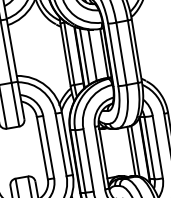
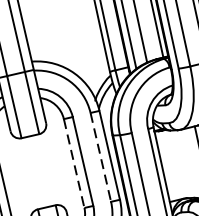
line: (61, 144) -> (101, 156), solid -> dashed
line: (42, 148) -> (74, 163), solid -> dashed

